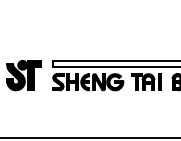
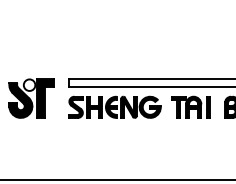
fill: (22, 64) -> (29, 84), removed

